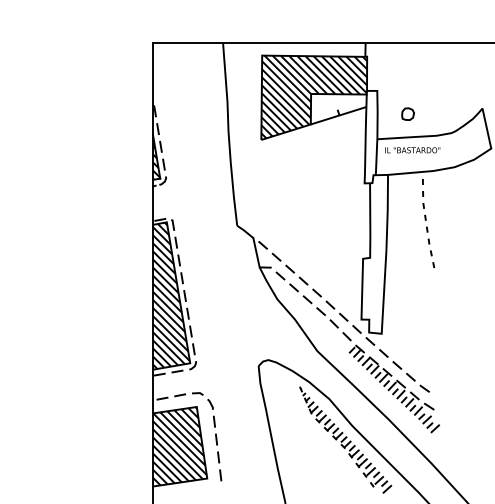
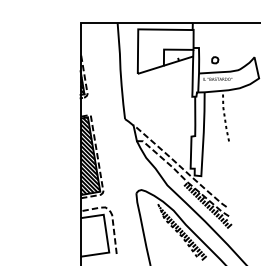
hatch: (313, 97) -> (165, 51), removed
hatch: (179, 446) -> (94, 235), removed

